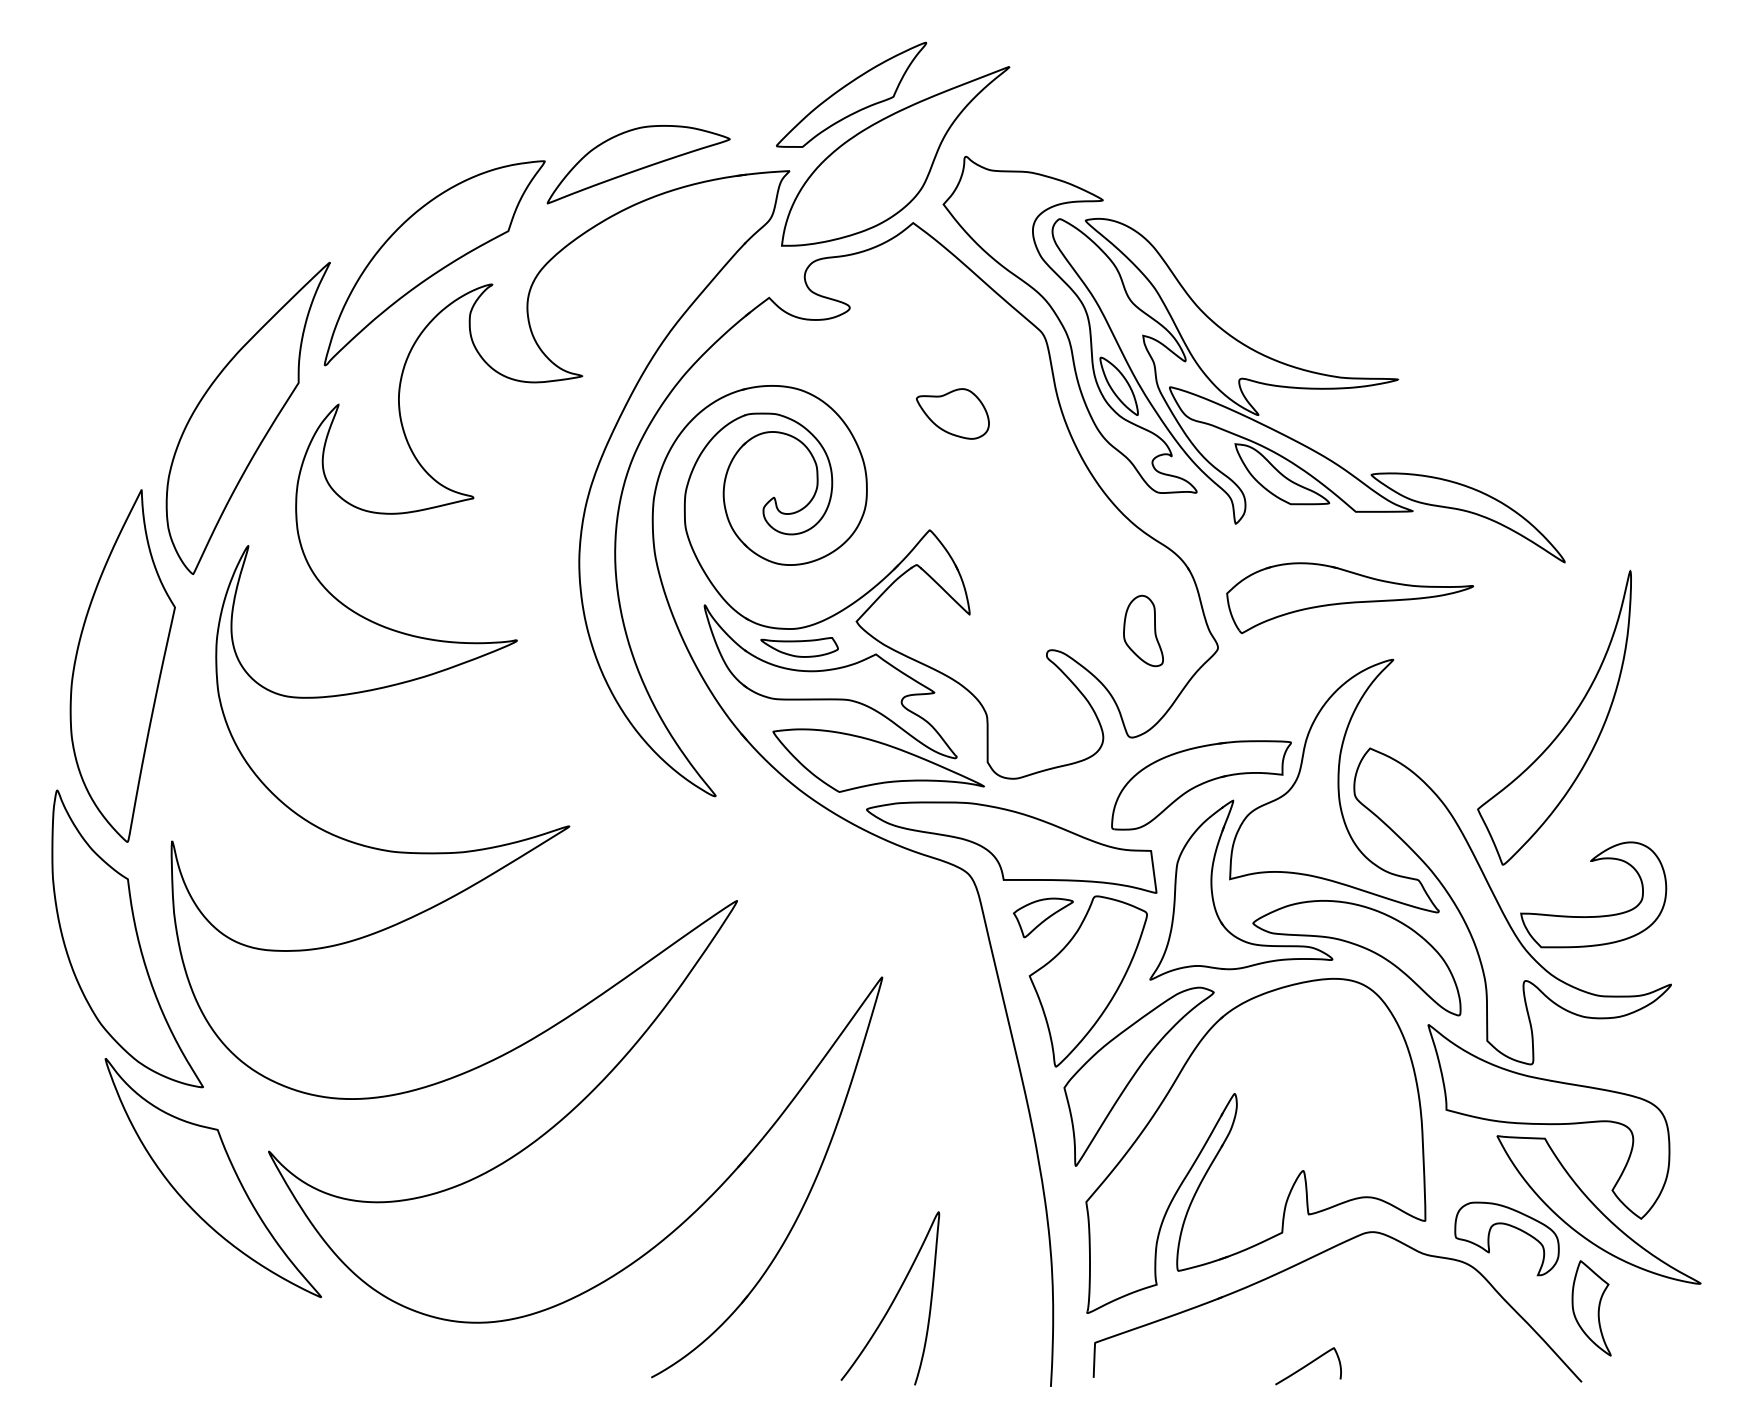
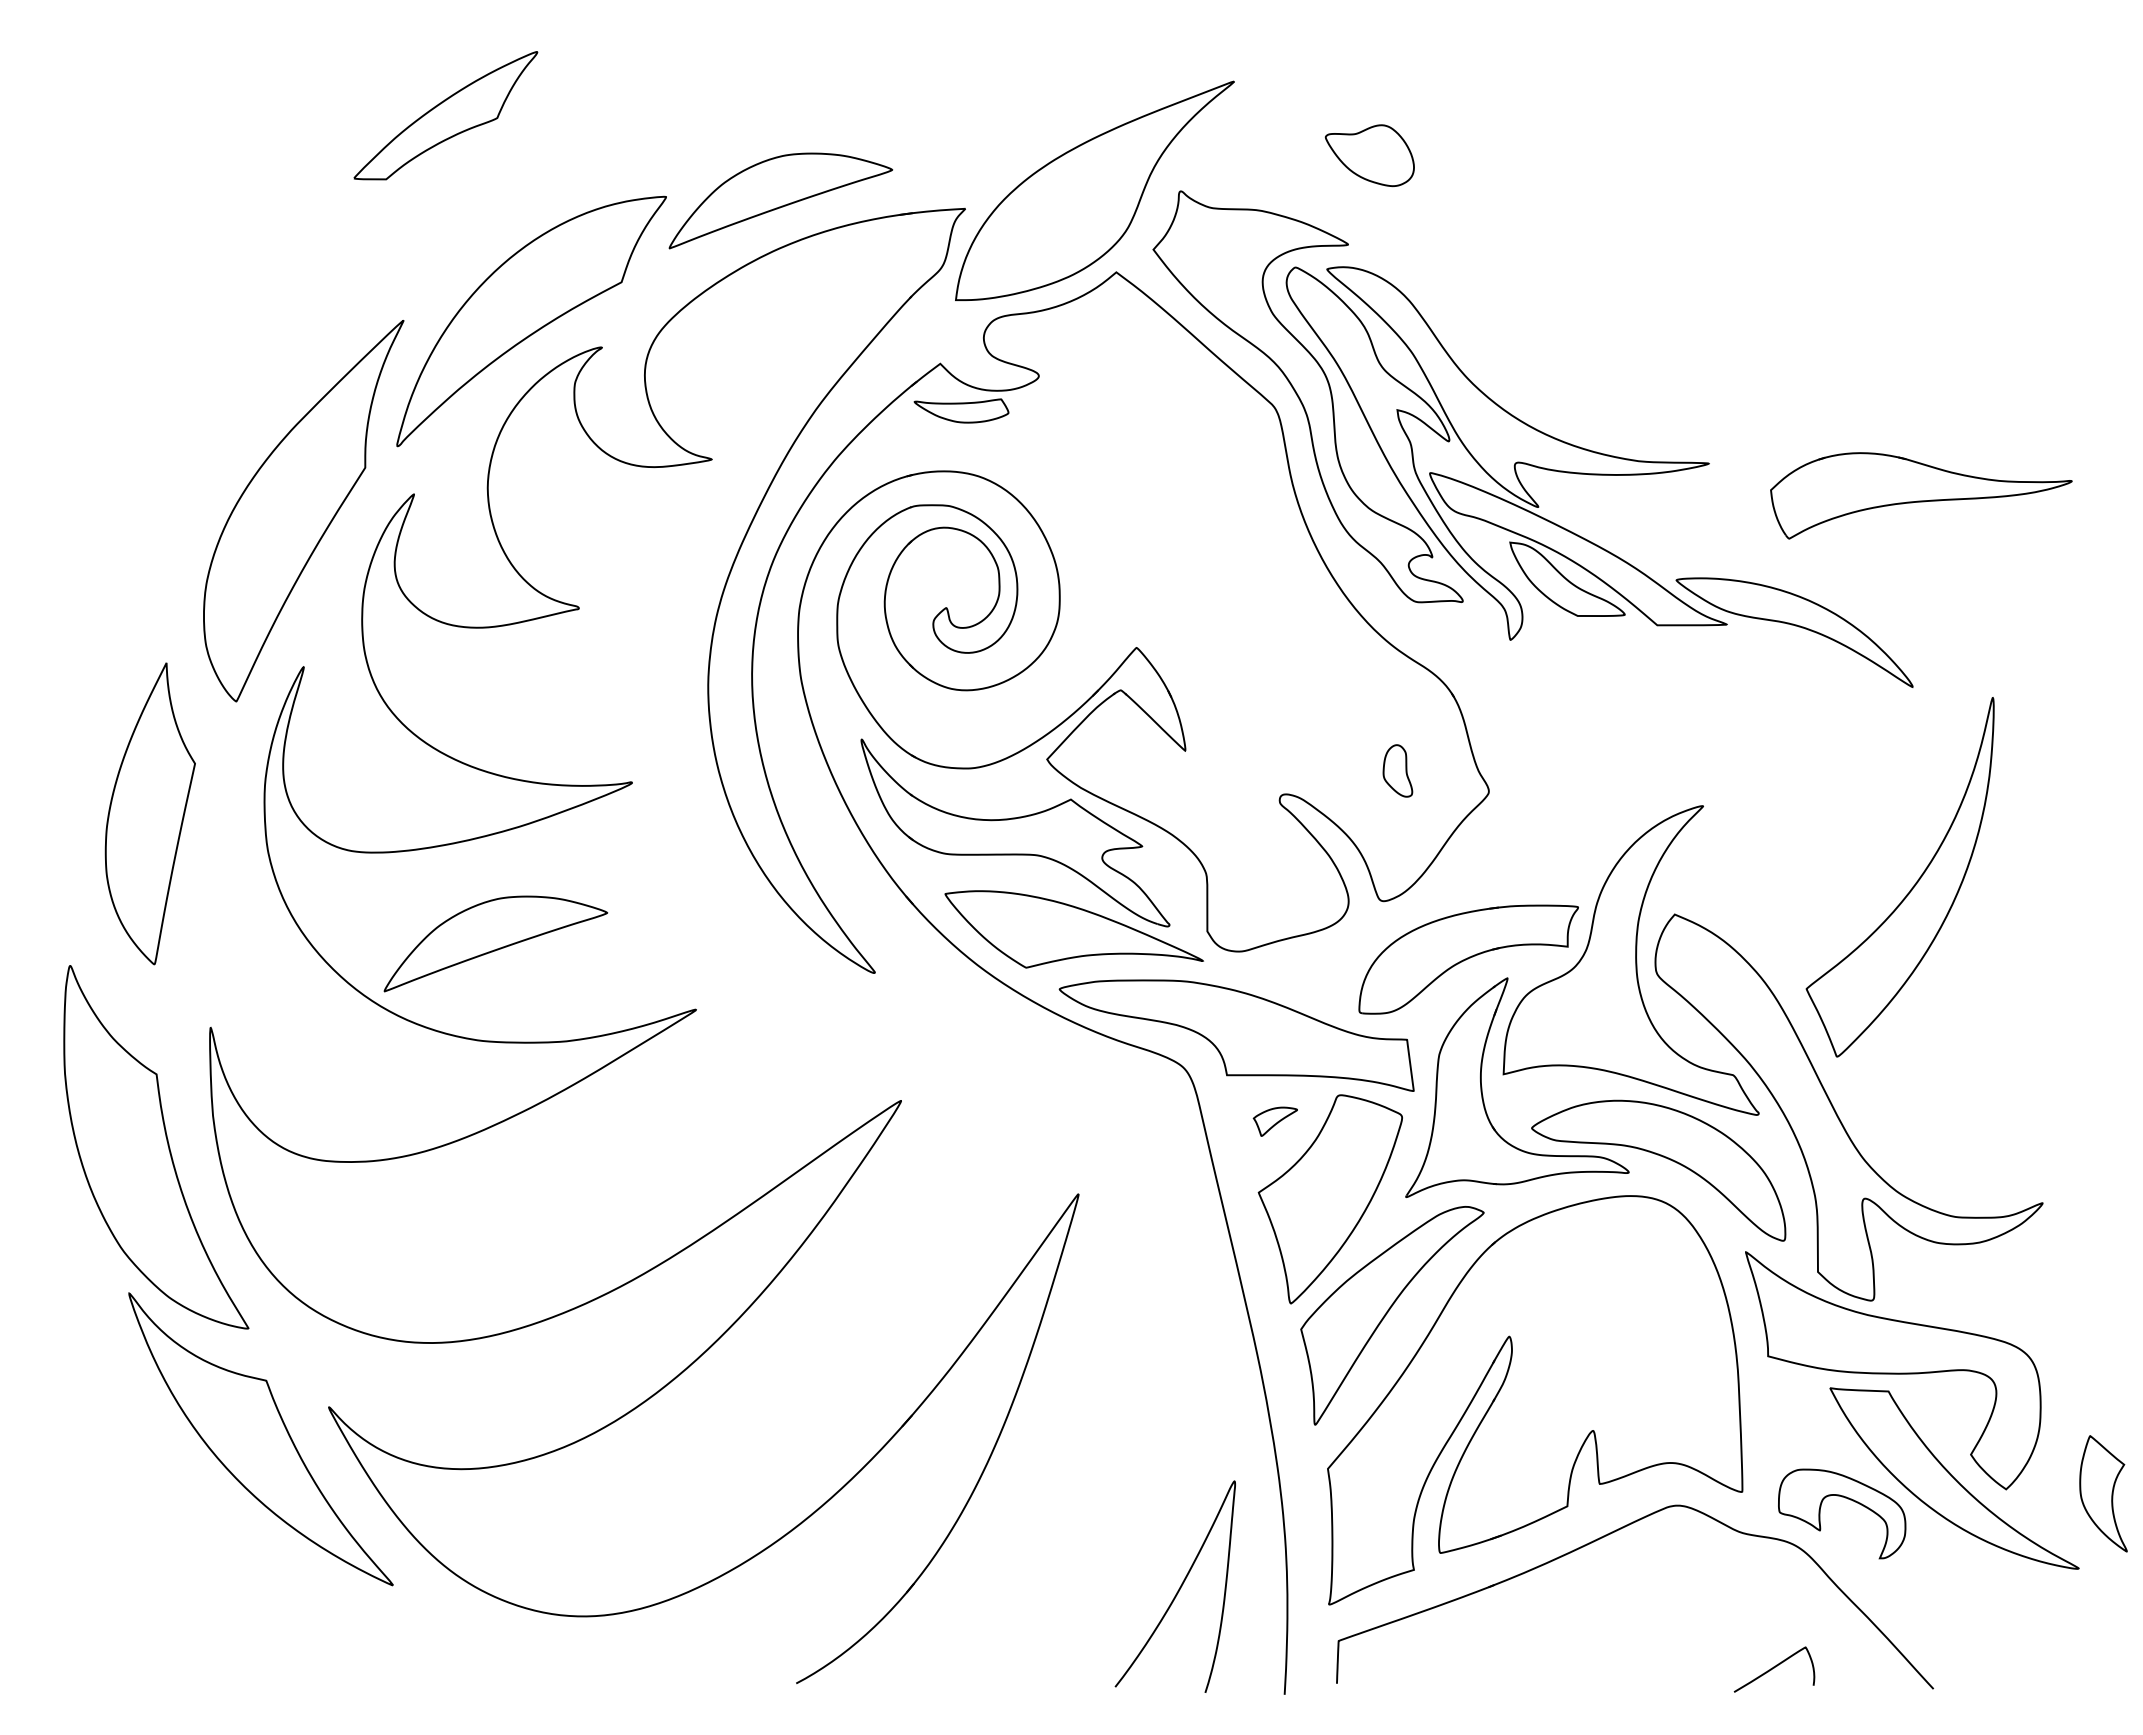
part: (851, 94) -> (445, 115), moved
part: (1118, 386) -> (1367, 472), removed
part: (952, 413) -> (1369, 155), moved
part: (1350, 597) -> (1921, 495), moved
part: (1143, 630) -> (1397, 770), size x0.6
part: (799, 646) -> (961, 410), moved
part: (122, 665) -> (150, 813), size x0.7
part: (405, 772) -> (495, 943), added
part: (1593, 916) -> (1947, 1119), removed
part: (1043, 917) -> (1275, 1121), size x0.6
curve: (892, 1300) -> (1178, 1589), moved
part: (1591, 1308) -> (2103, 1493), moved
curve: (1308, 1365) -> (1774, 1668), moved

